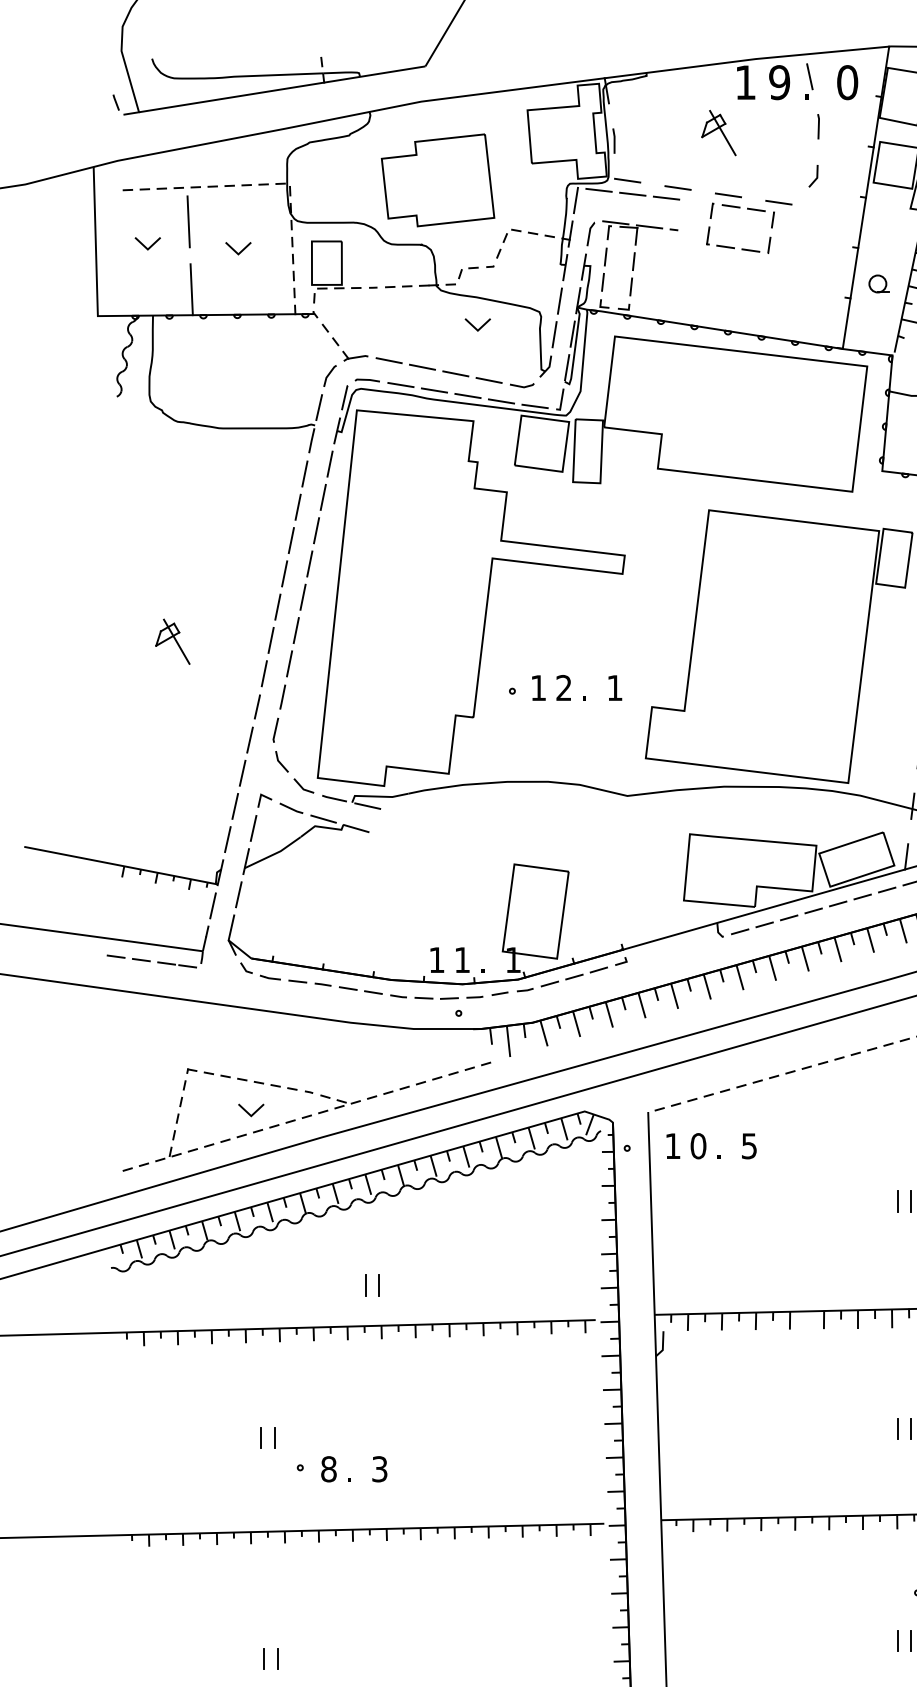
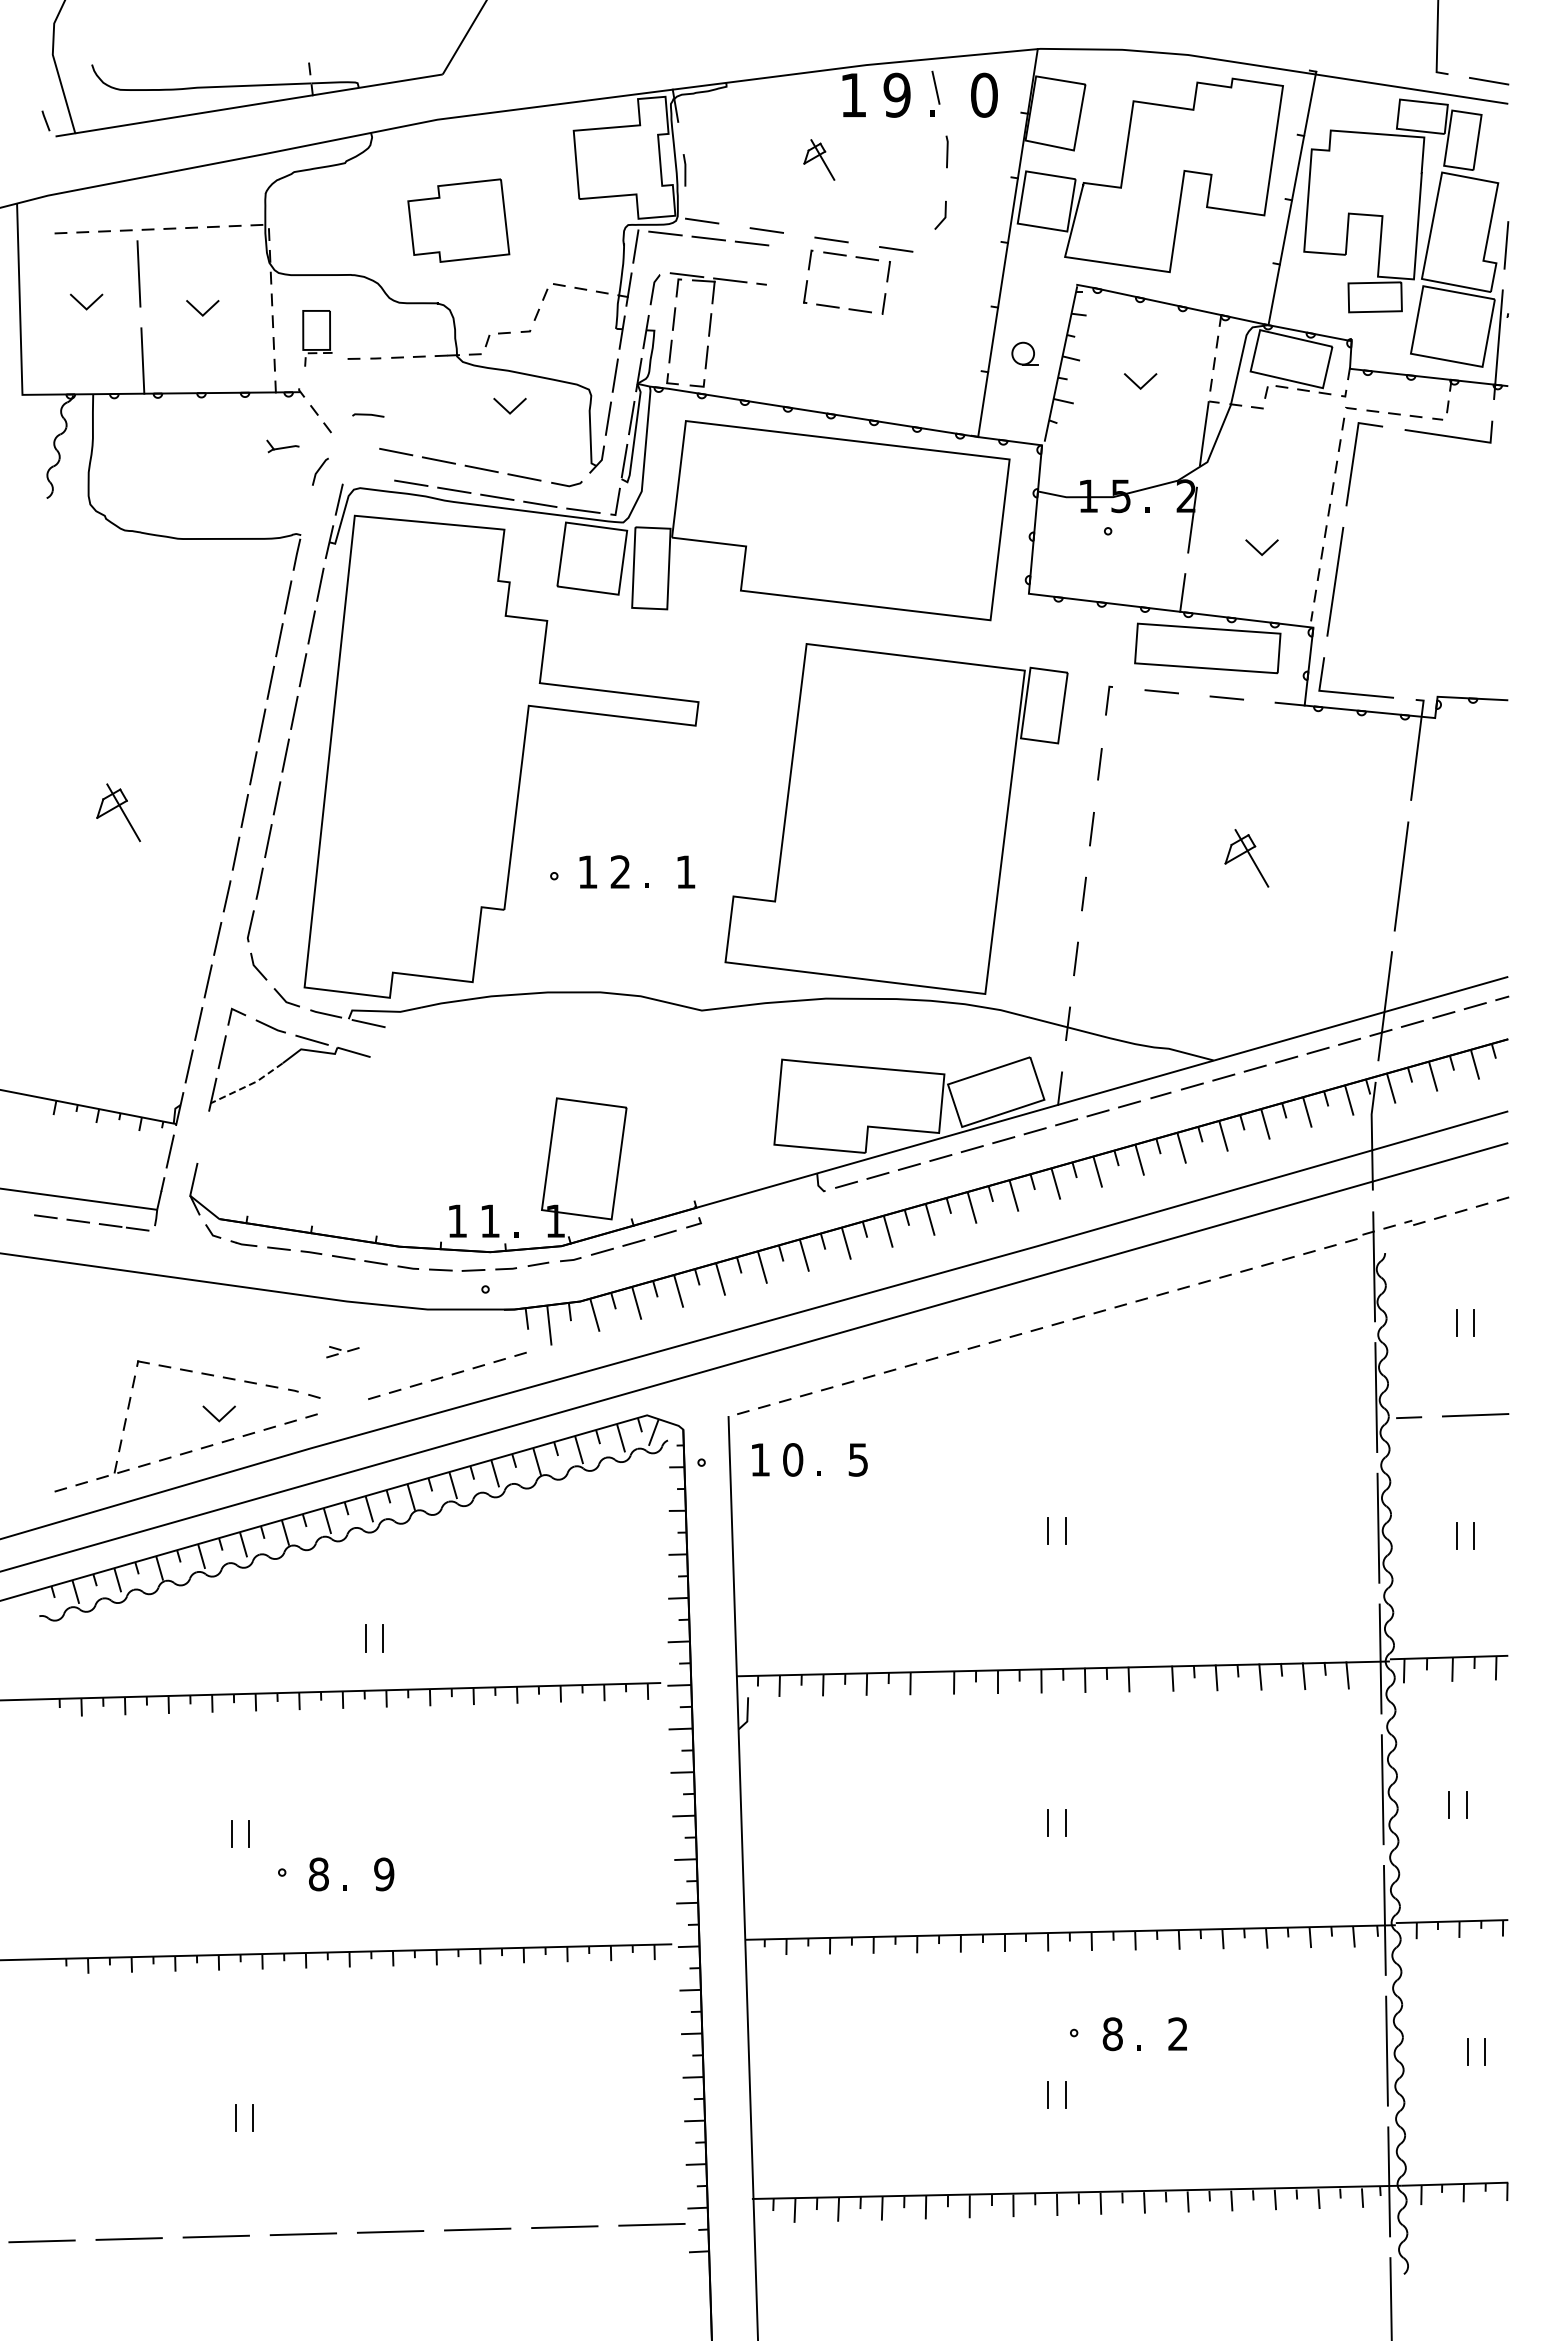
part: (719, 132) -> (819, 159), size x0.7
part: (437, 180) -> (458, 220), size x0.7
part: (327, 272) -> (317, 338), size x0.7
part: (355, 356) -> (282, 446), moved
line: (367, 380) -> (368, 415), moved
line: (319, 407) -> (306, 512), removed
line: (274, 854) -> (248, 1085), solid -> dashed
line: (238, 894) -> (202, 1137), removed
part: (347, 1104) -> (342, 1352), moved
text: (380, 1469) -> (384, 1874), 3 -> 9

